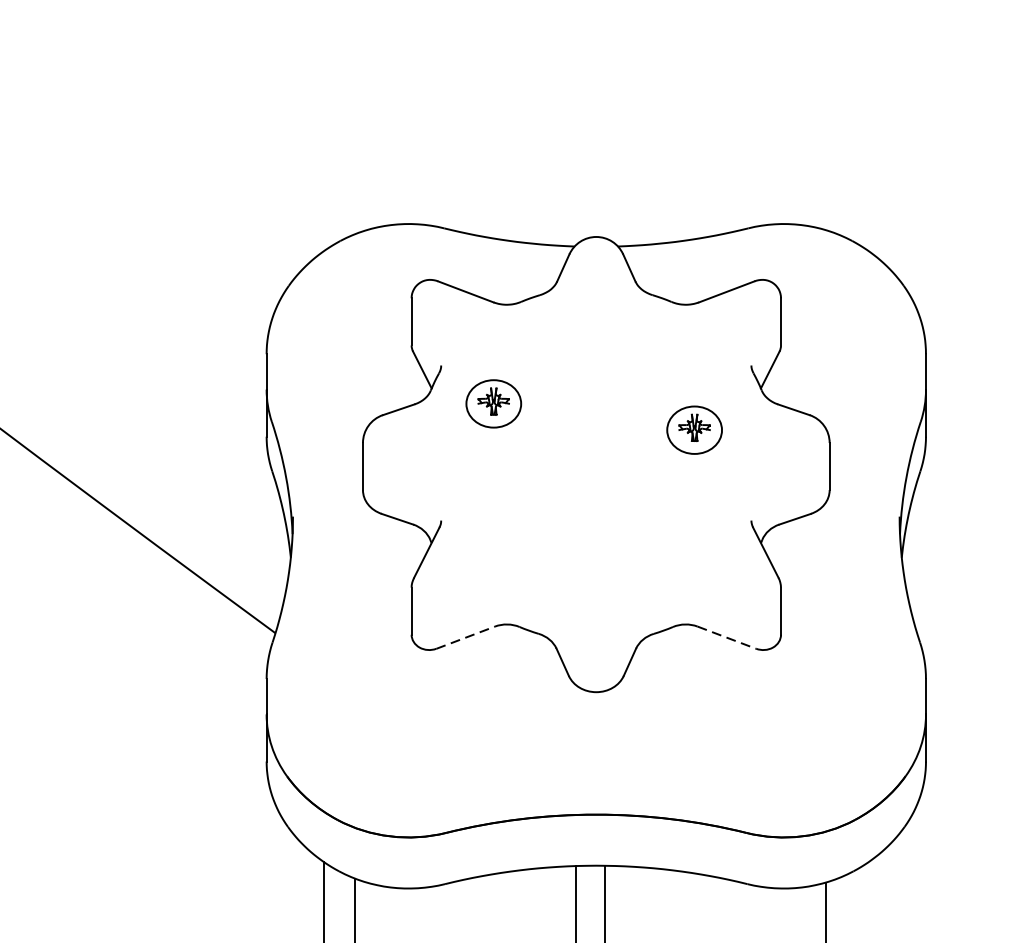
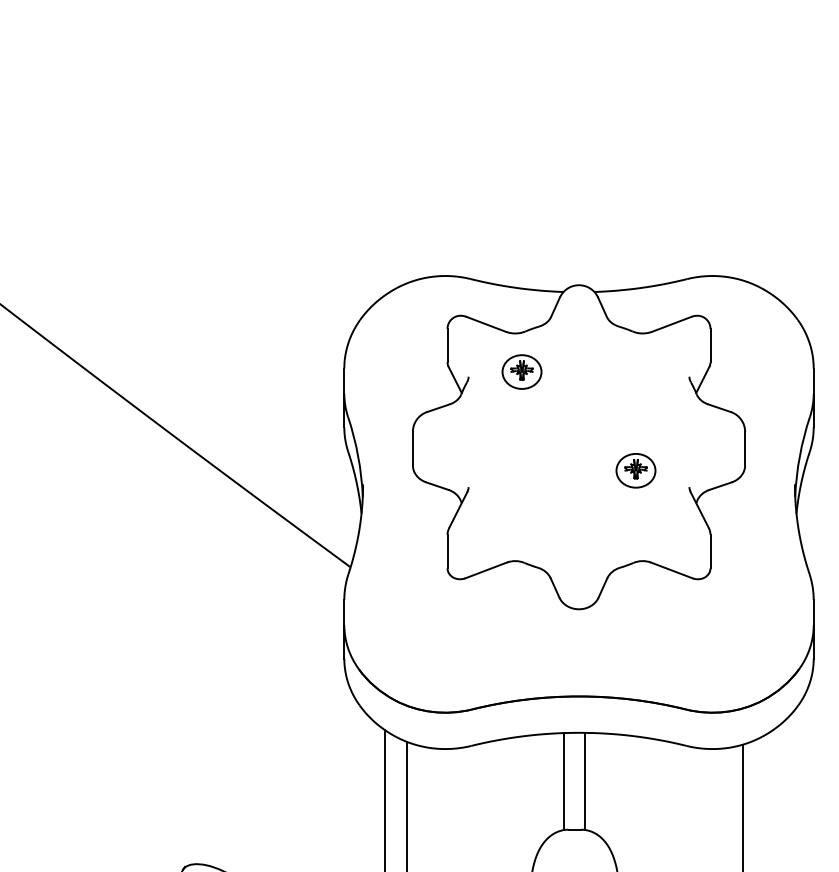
part: (493, 403) -> (521, 371), moved
part: (693, 429) -> (635, 470), moved
line: (466, 637) -> (486, 570), dashed -> solid
line: (727, 637) -> (672, 570), dashed -> solid

